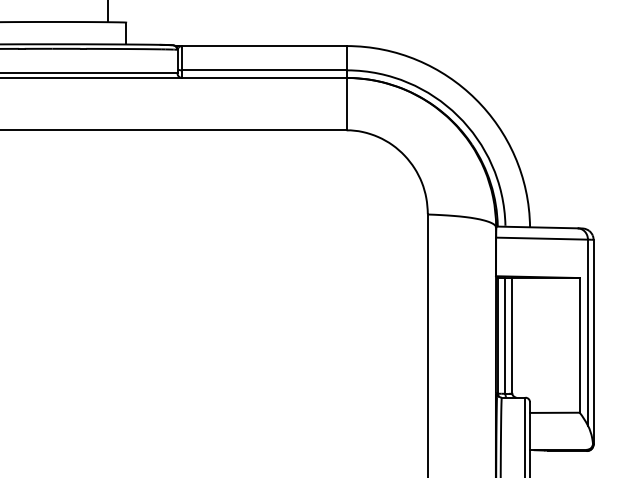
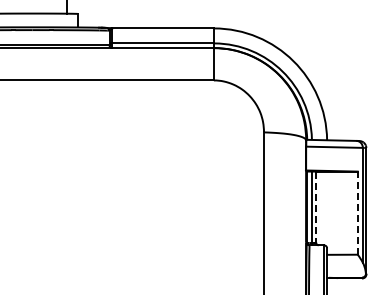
line: (512, 336) -> (316, 207), solid -> dashed
line: (579, 345) -> (357, 213), solid -> dashed

